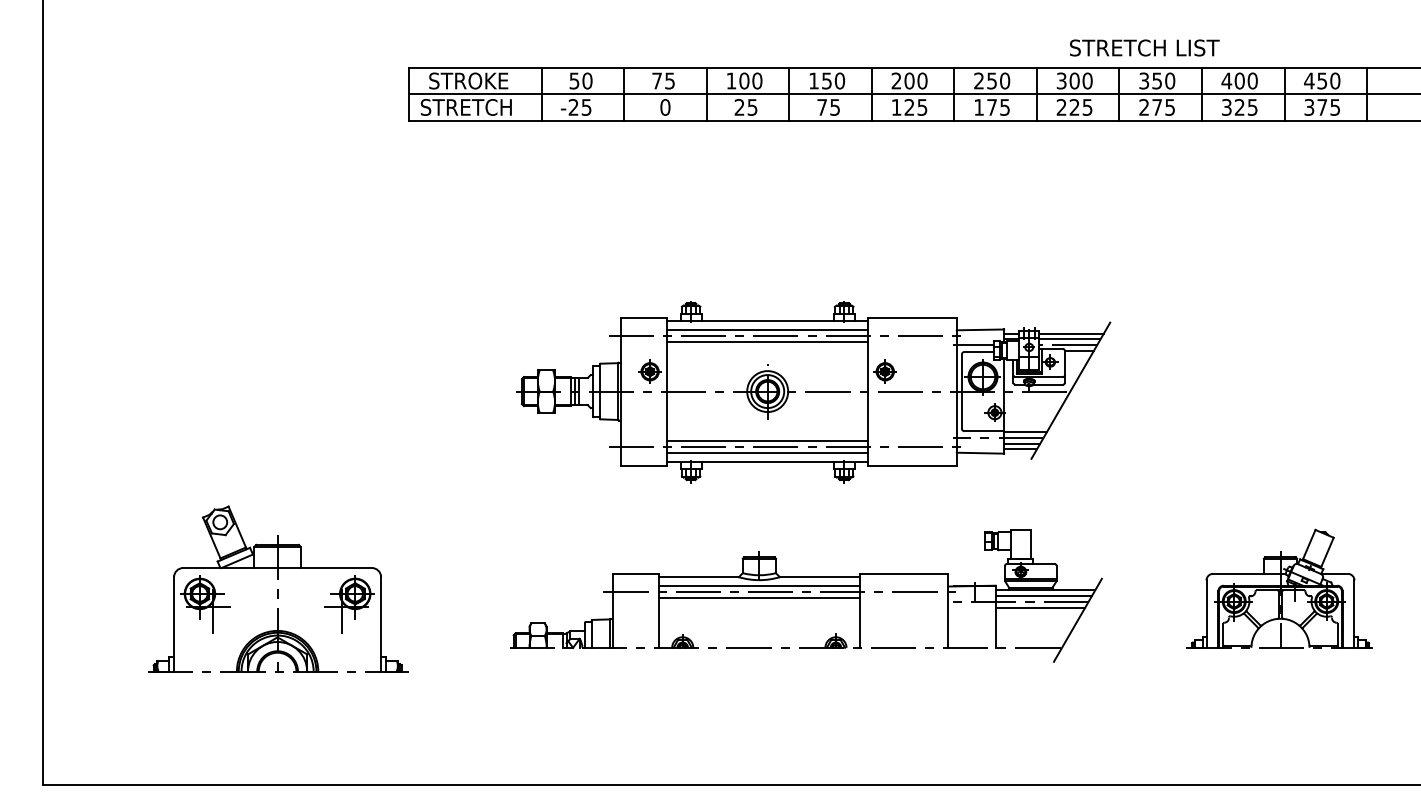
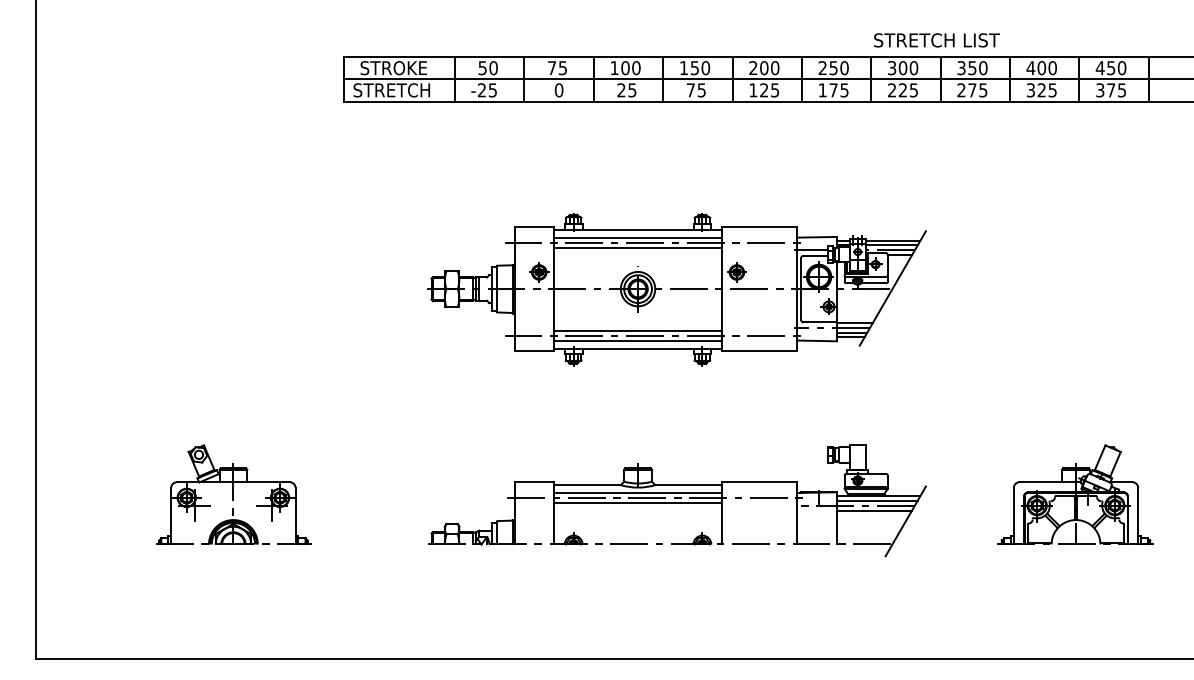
text: (1144, 48) -> (936, 40), moved
part: (813, 392) -> (676, 289), moved
part: (277, 588) -> (233, 494), size x0.71

